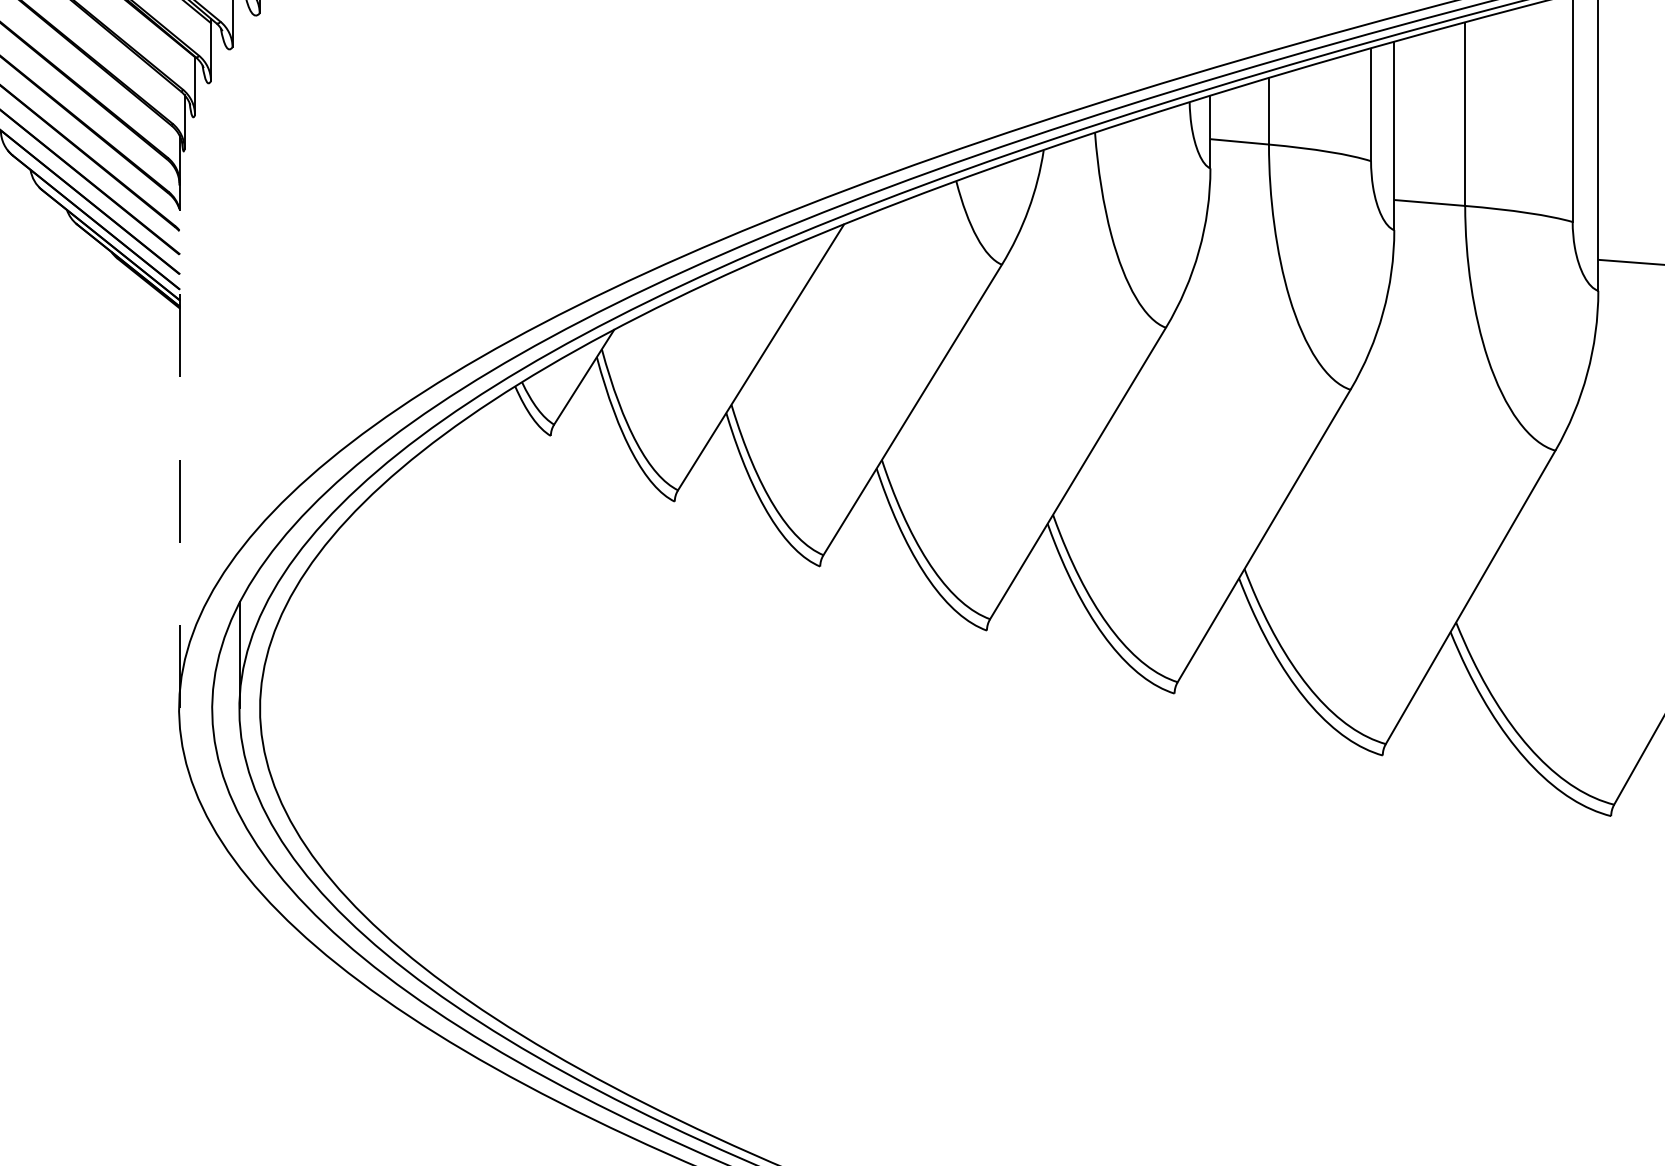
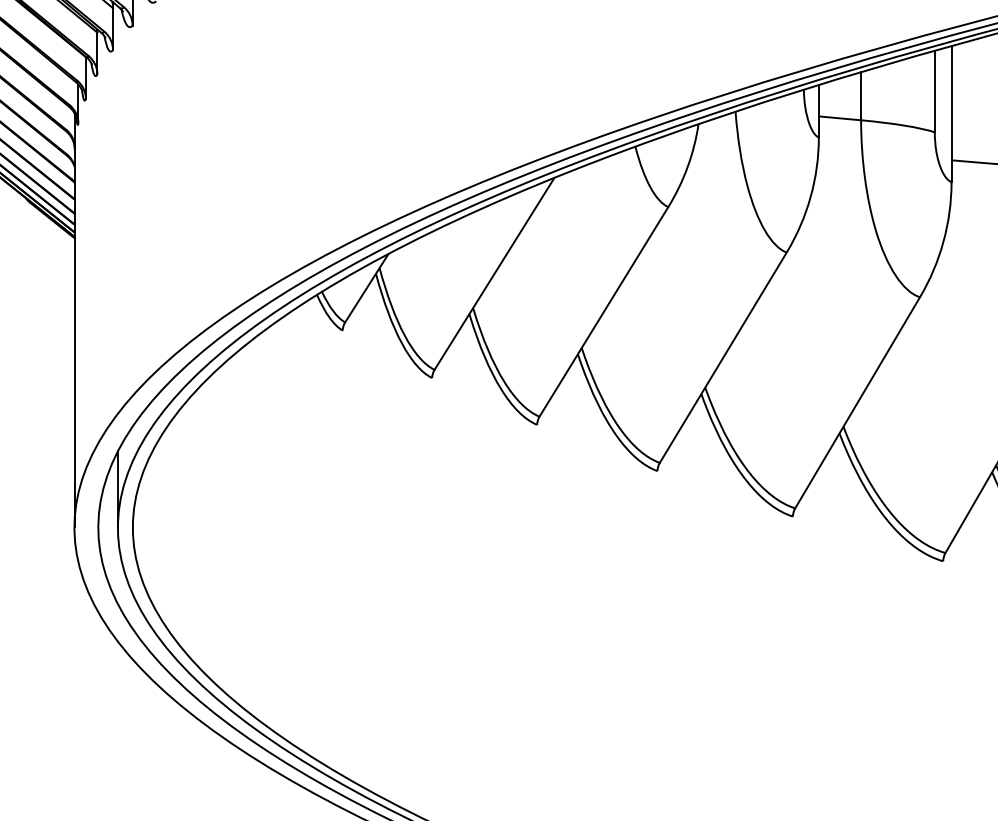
line: (179, 445) -> (74, 337), dashed -> solid

